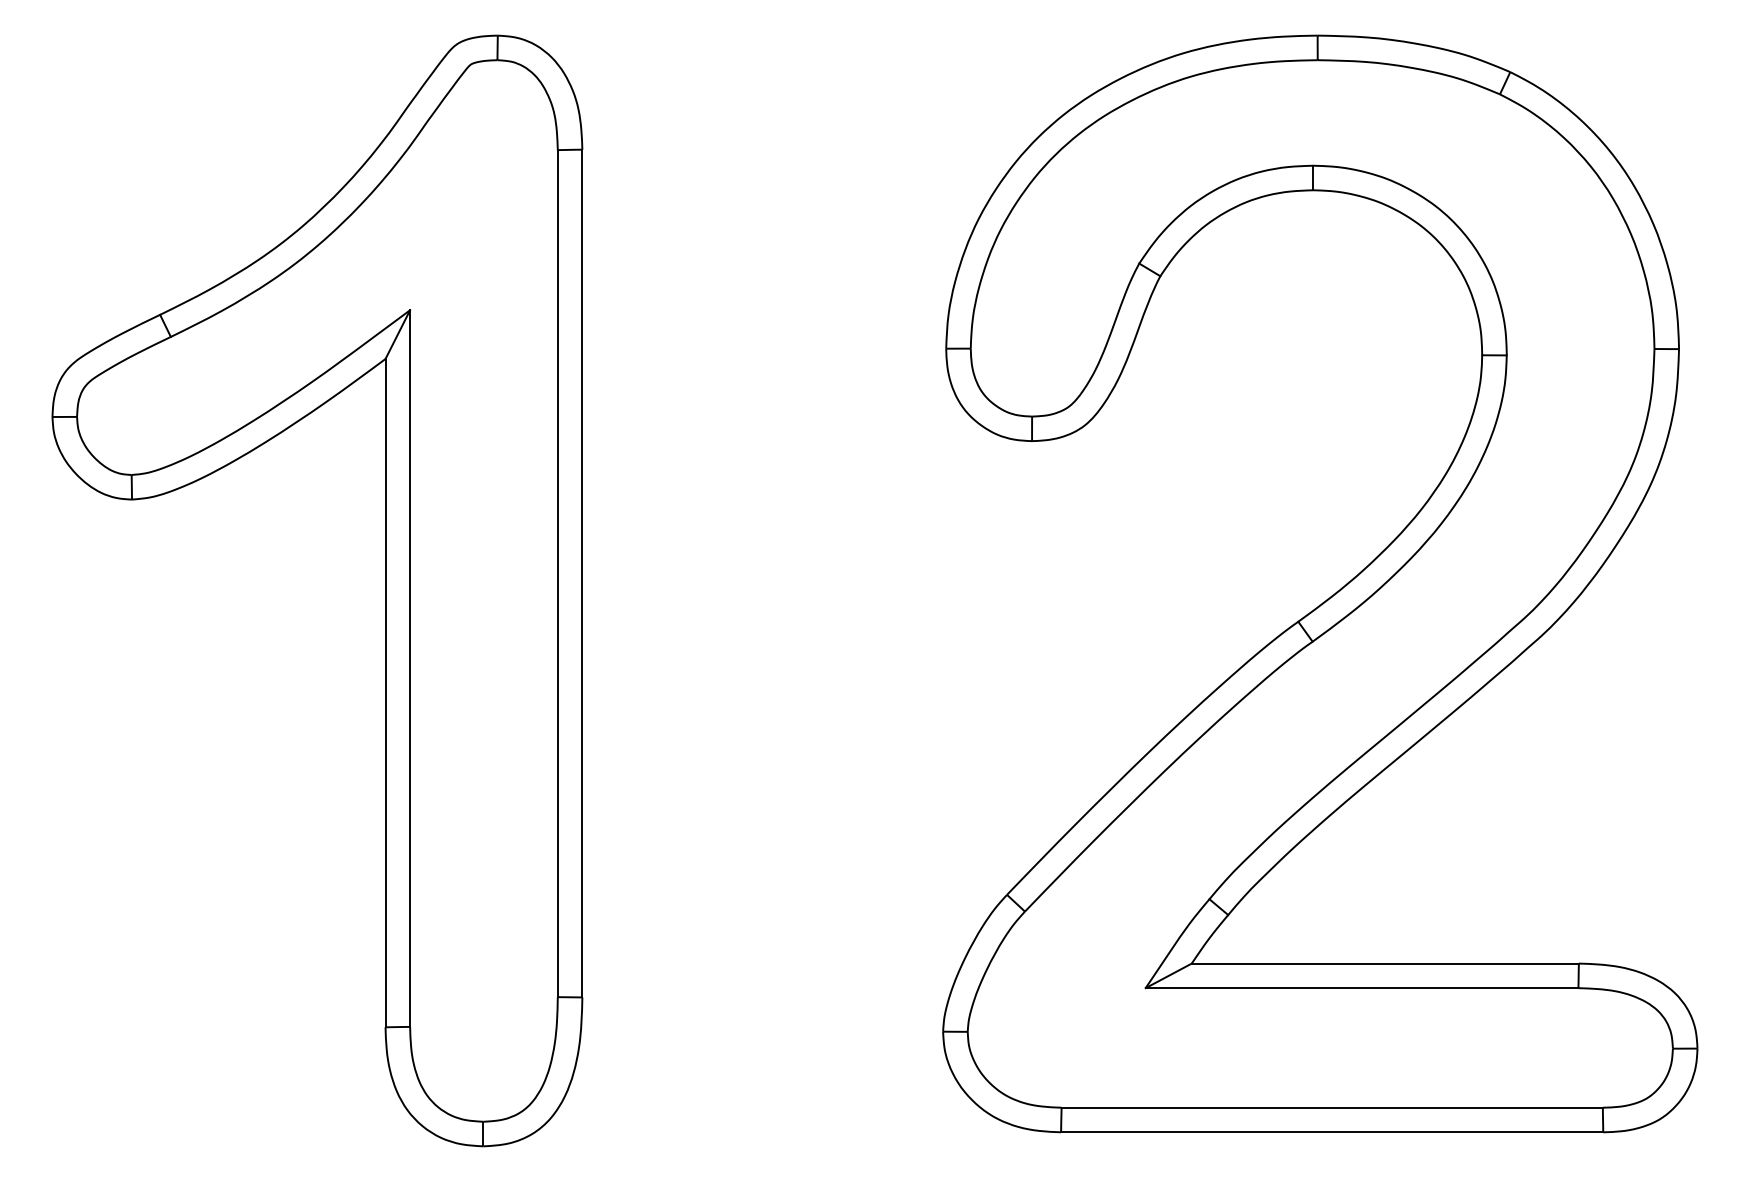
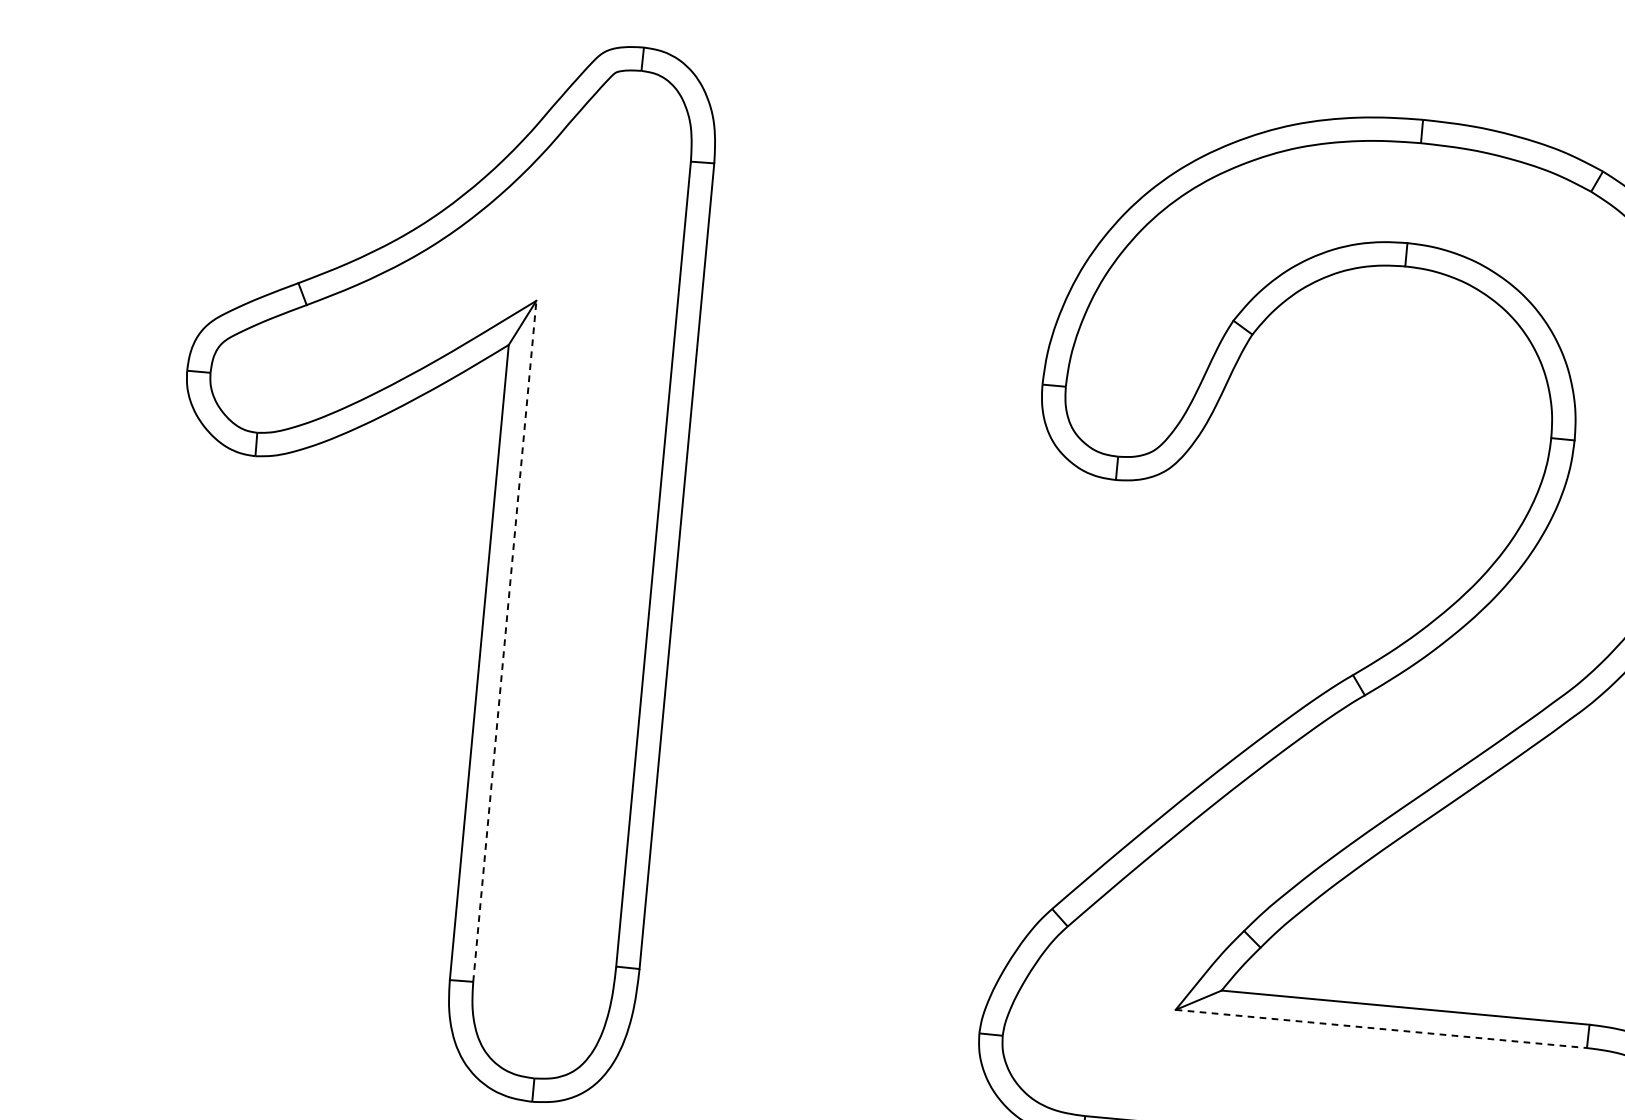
line: (410, 668) -> (505, 641), solid -> dashed
line: (1362, 988) -> (1381, 1029), solid -> dashed

